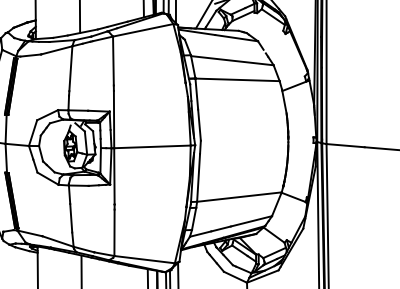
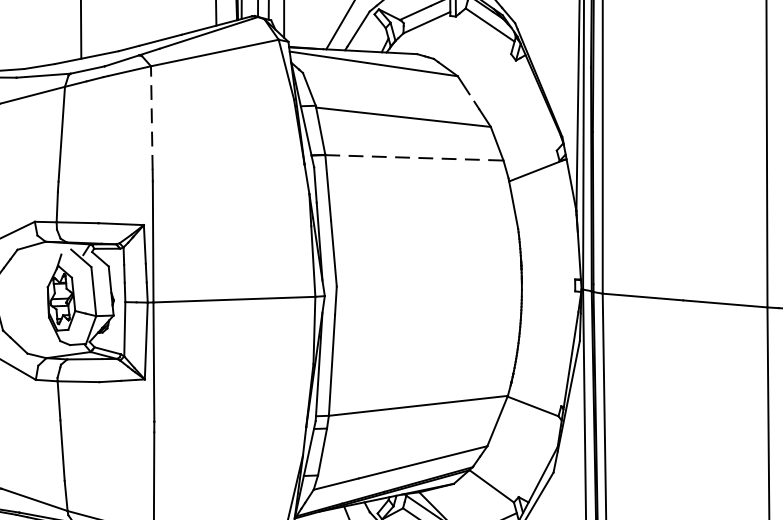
line: (113, 60) -> (151, 116), solid -> dashed
line: (238, 79) -> (416, 157), solid -> dashed

